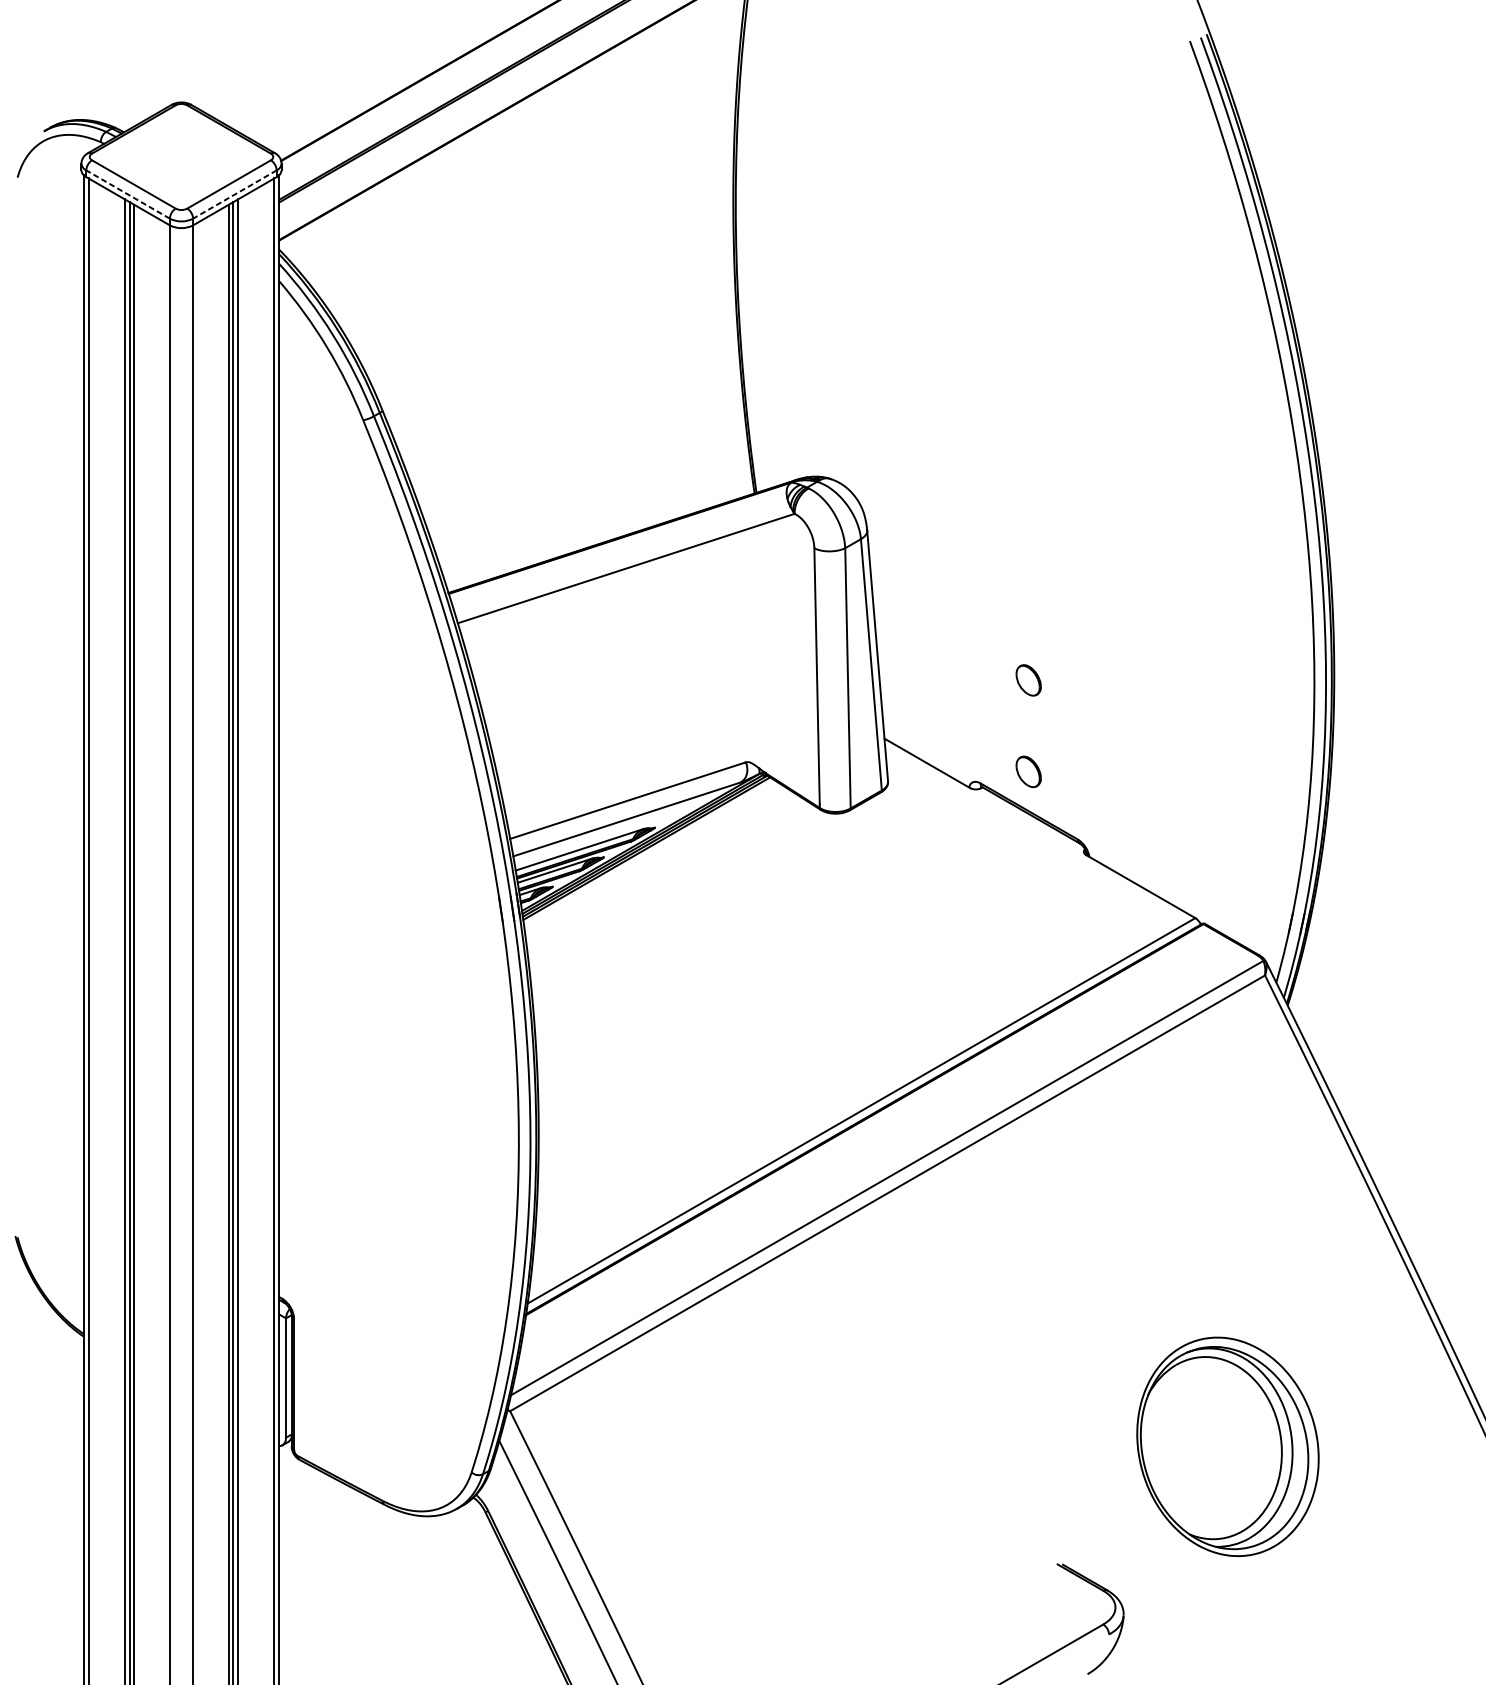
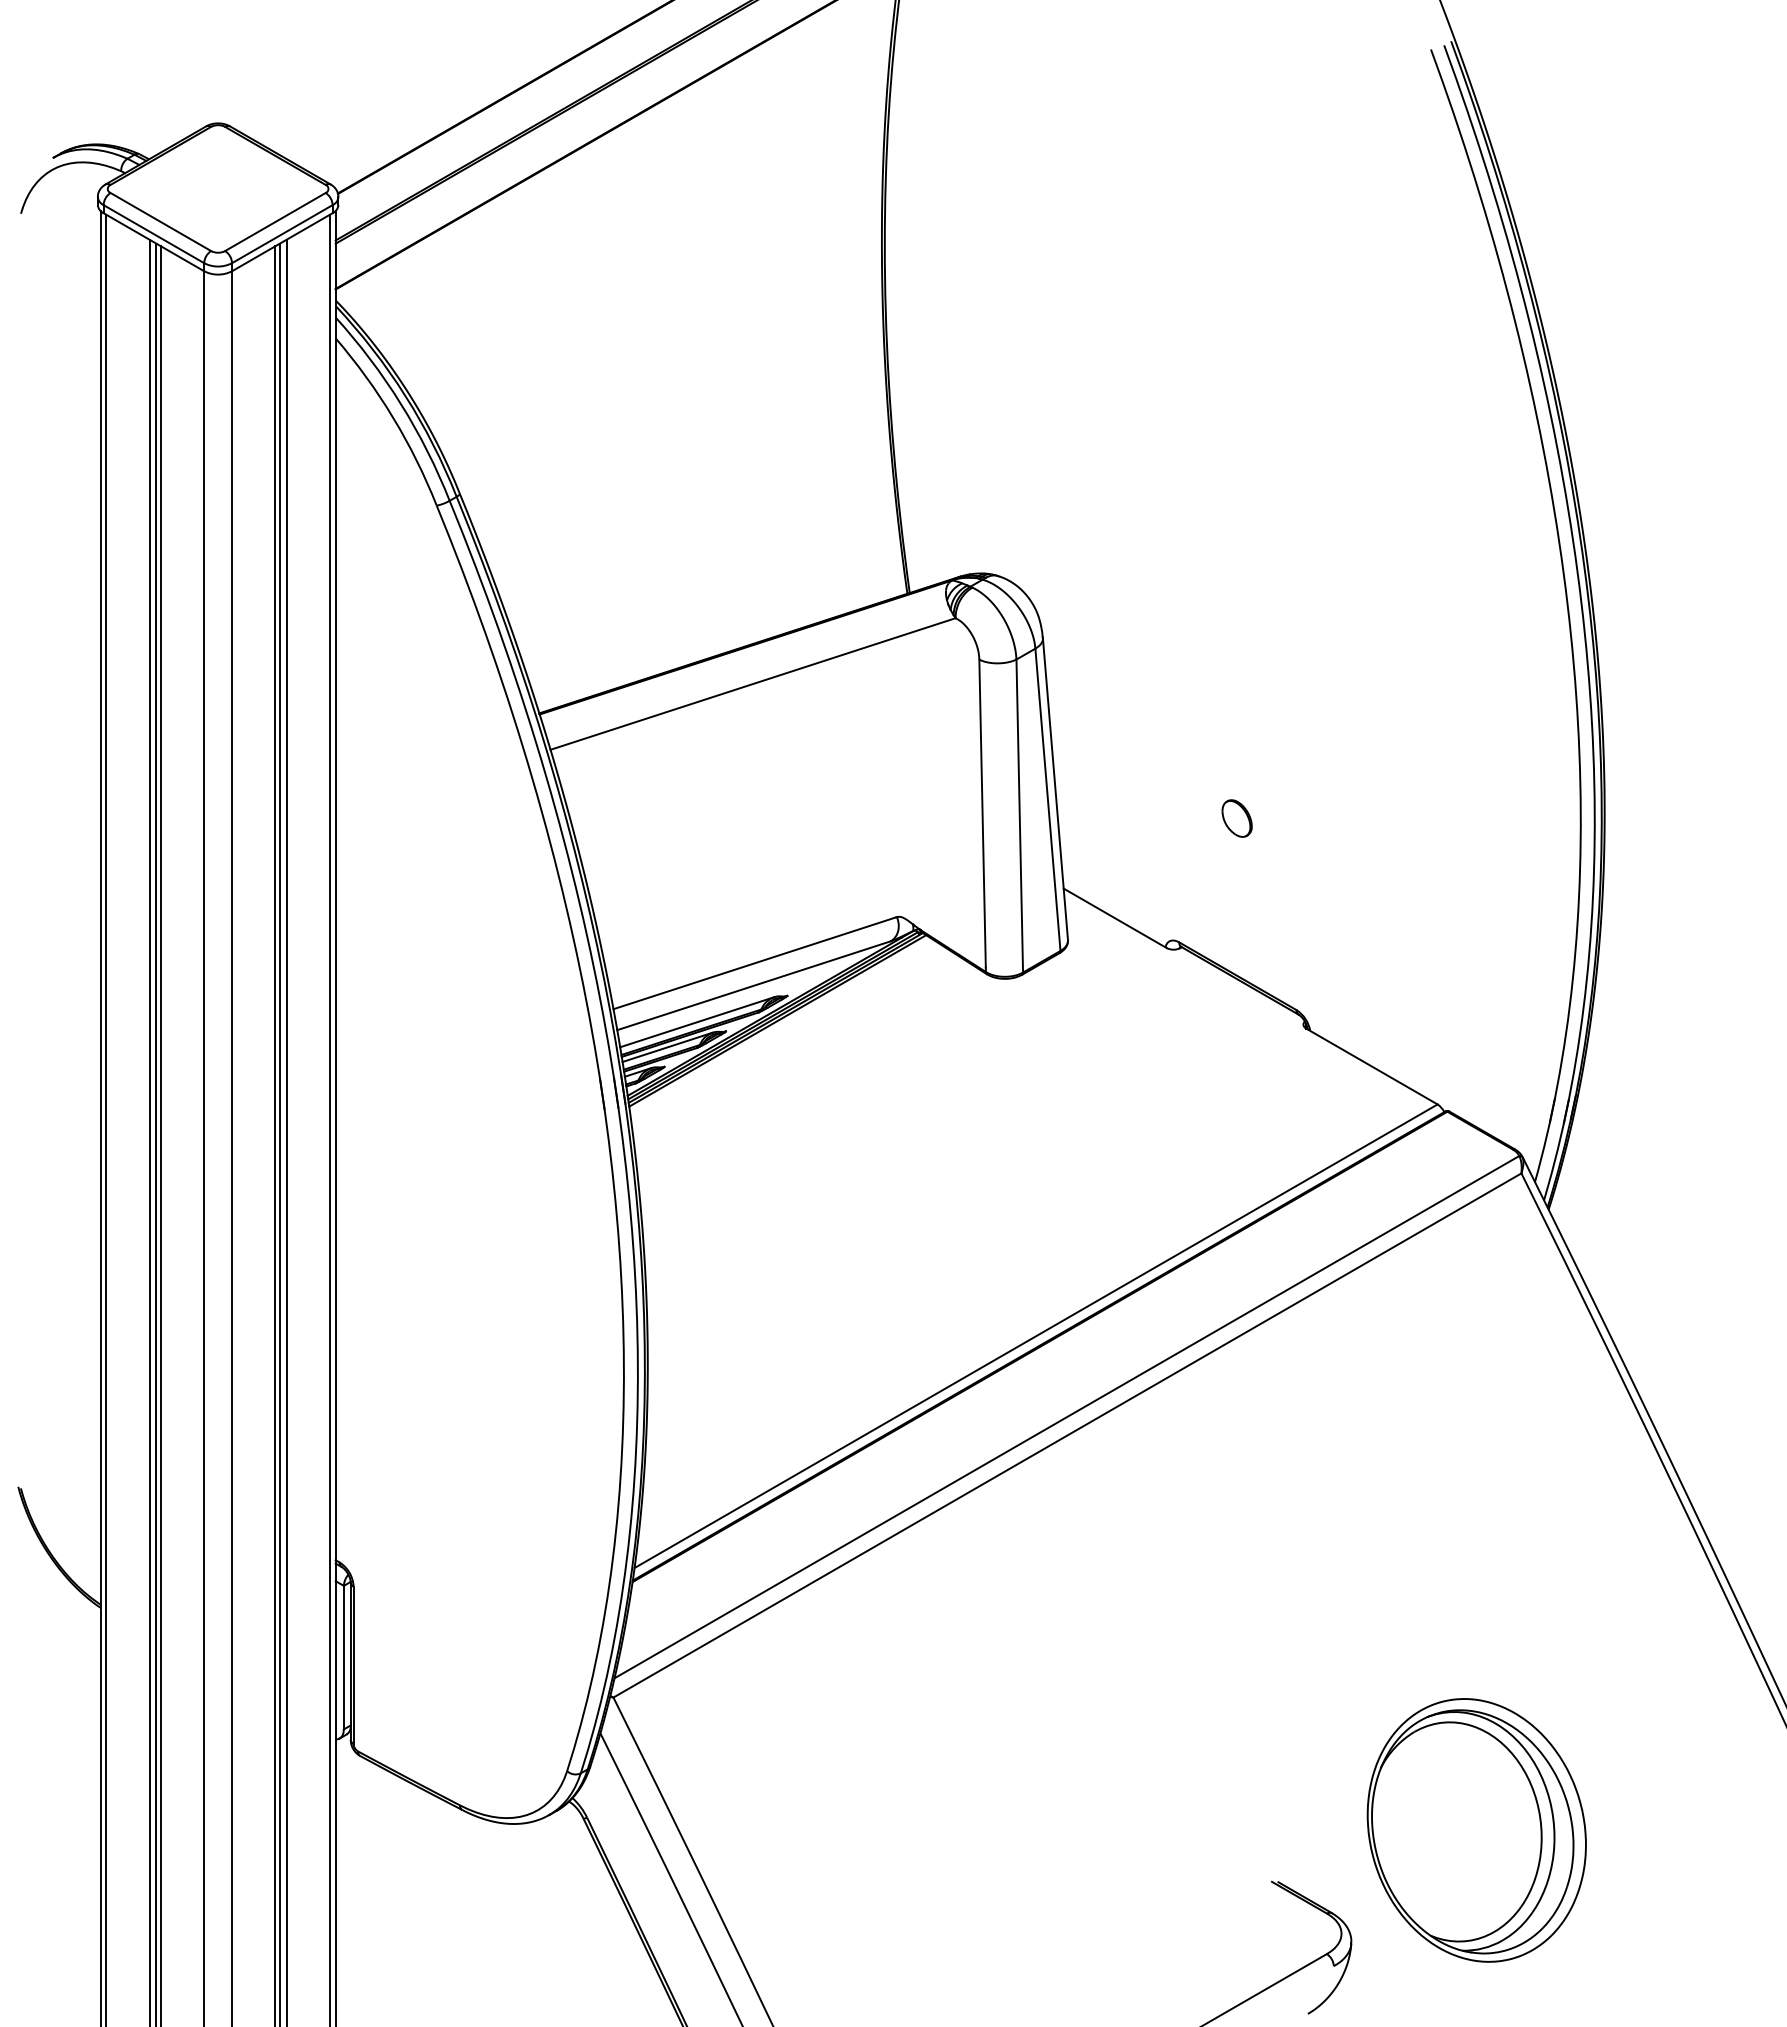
line: (127, 194) -> (153, 233), dashed -> solid
line: (234, 194) -> (281, 234), dashed -> solid
part: (1028, 771) -> (1236, 928), removed
part: (1227, 1446) -> (1476, 1830), moved

